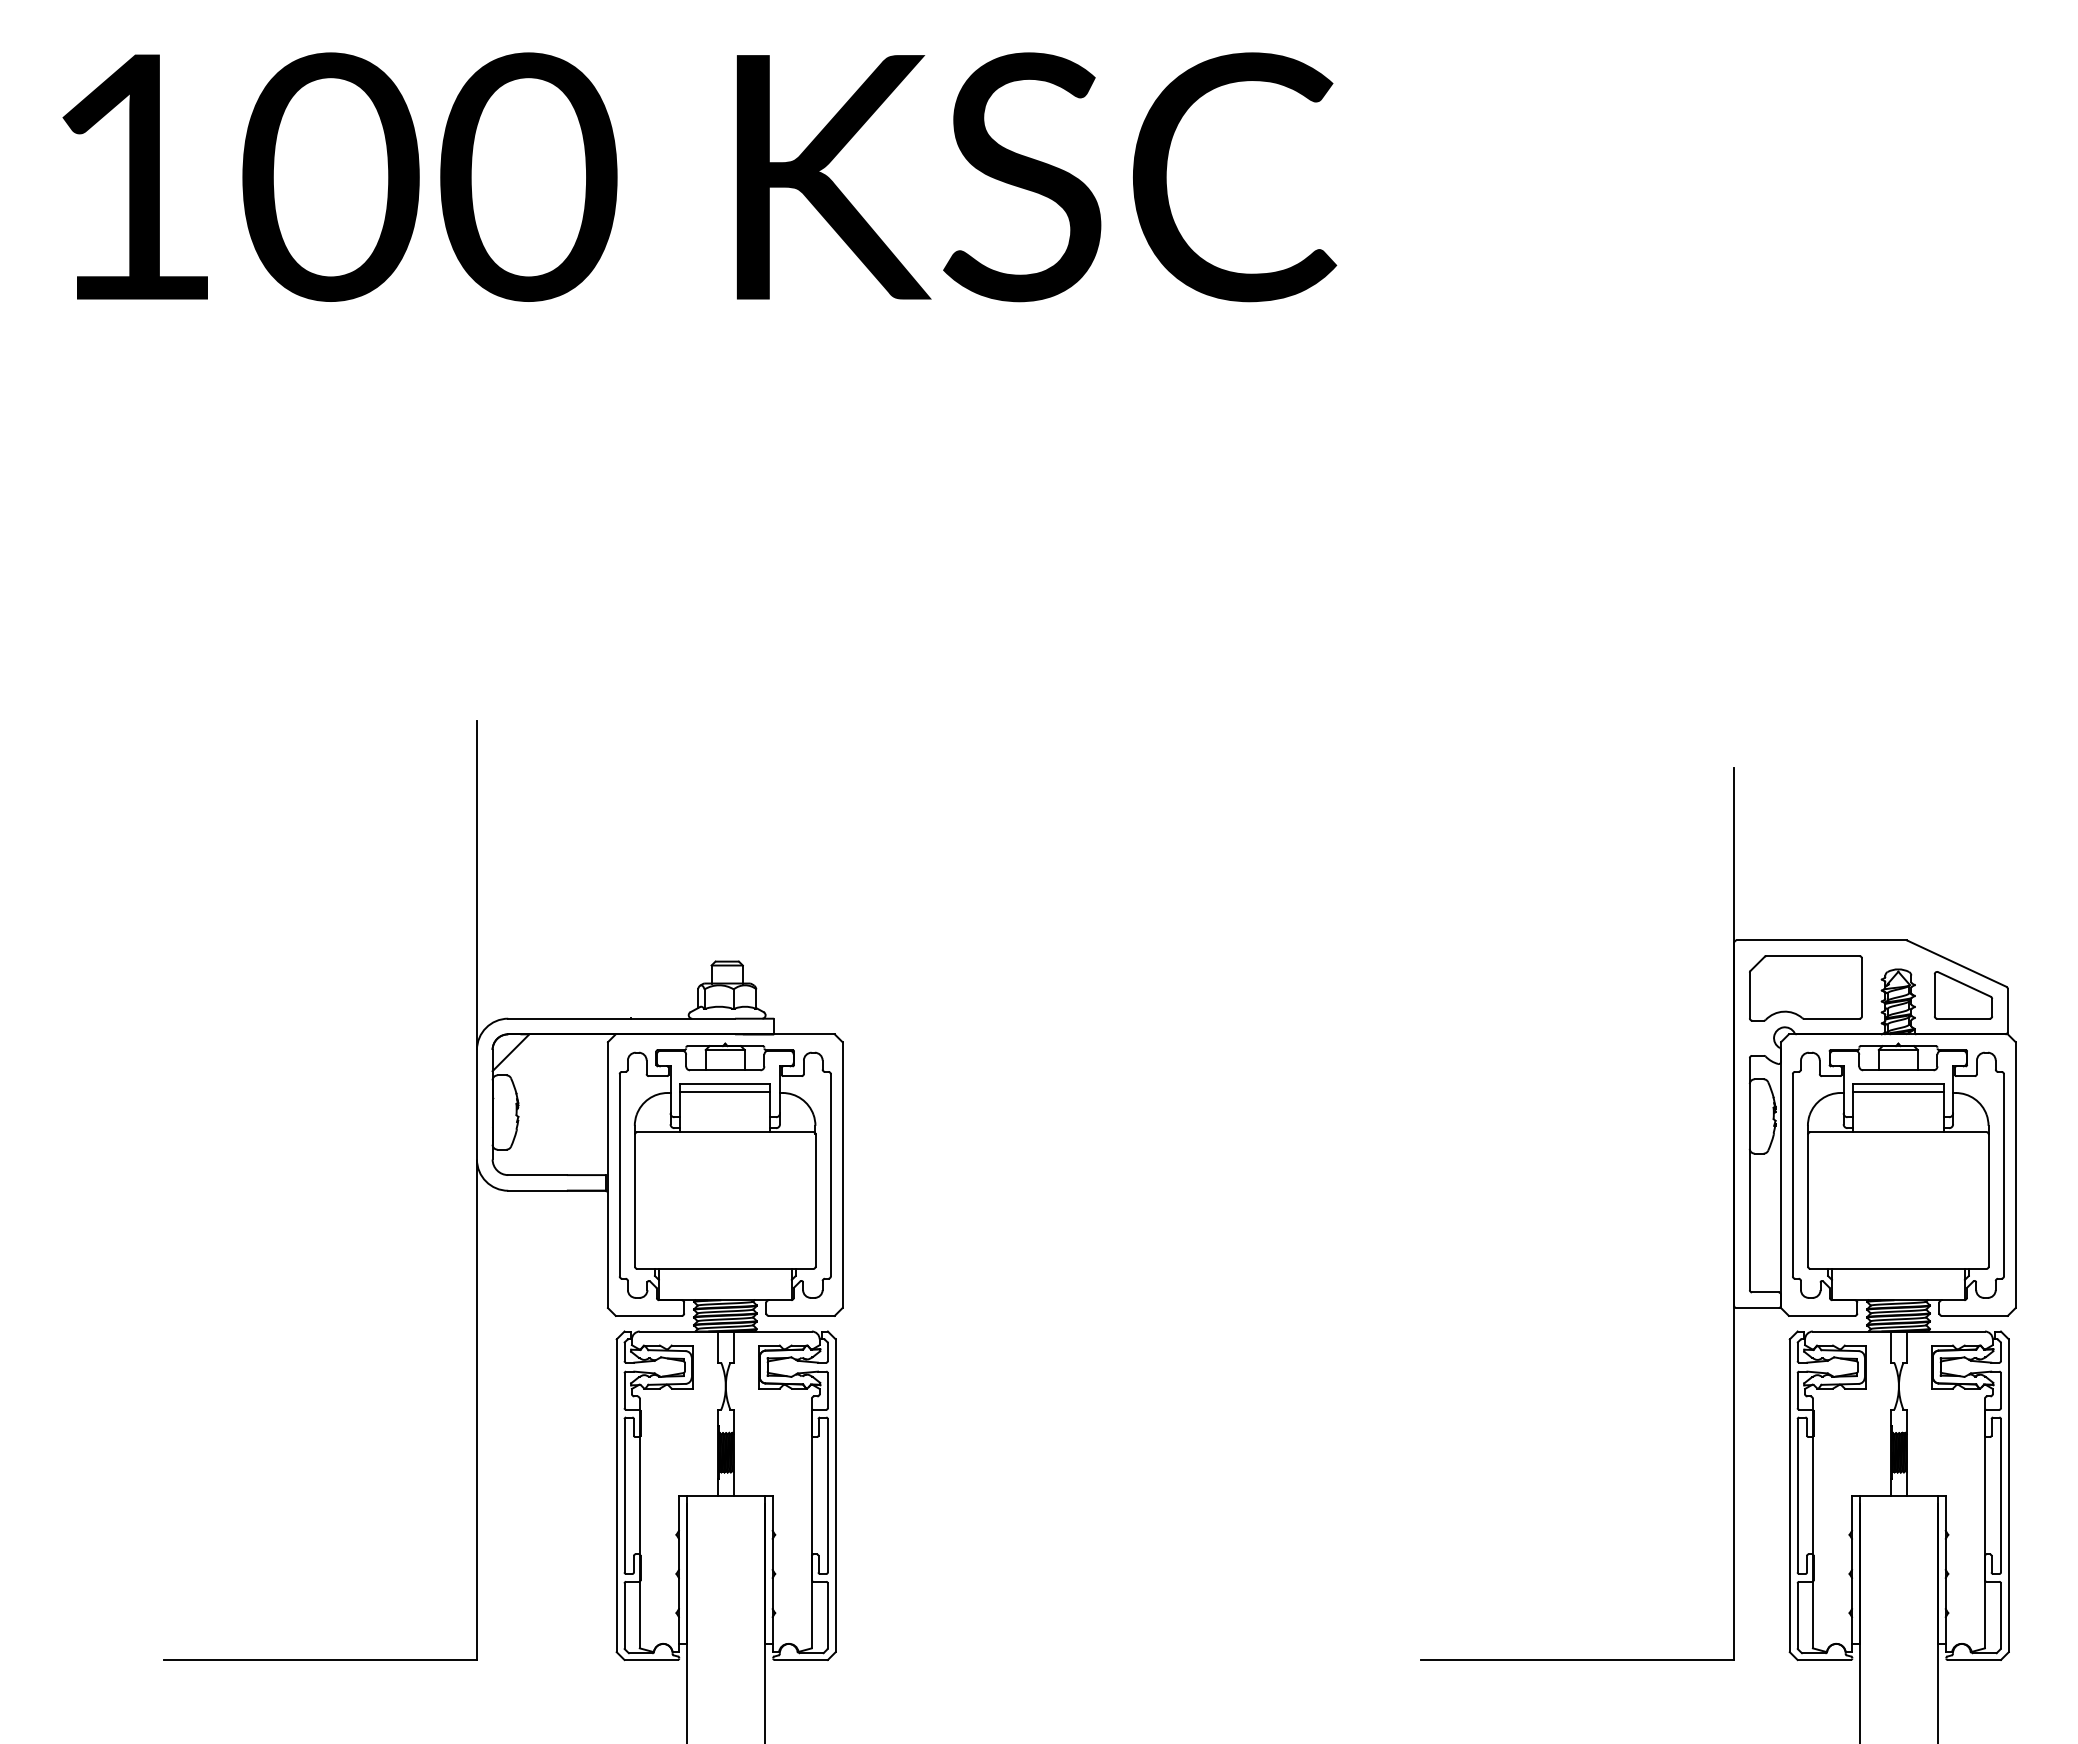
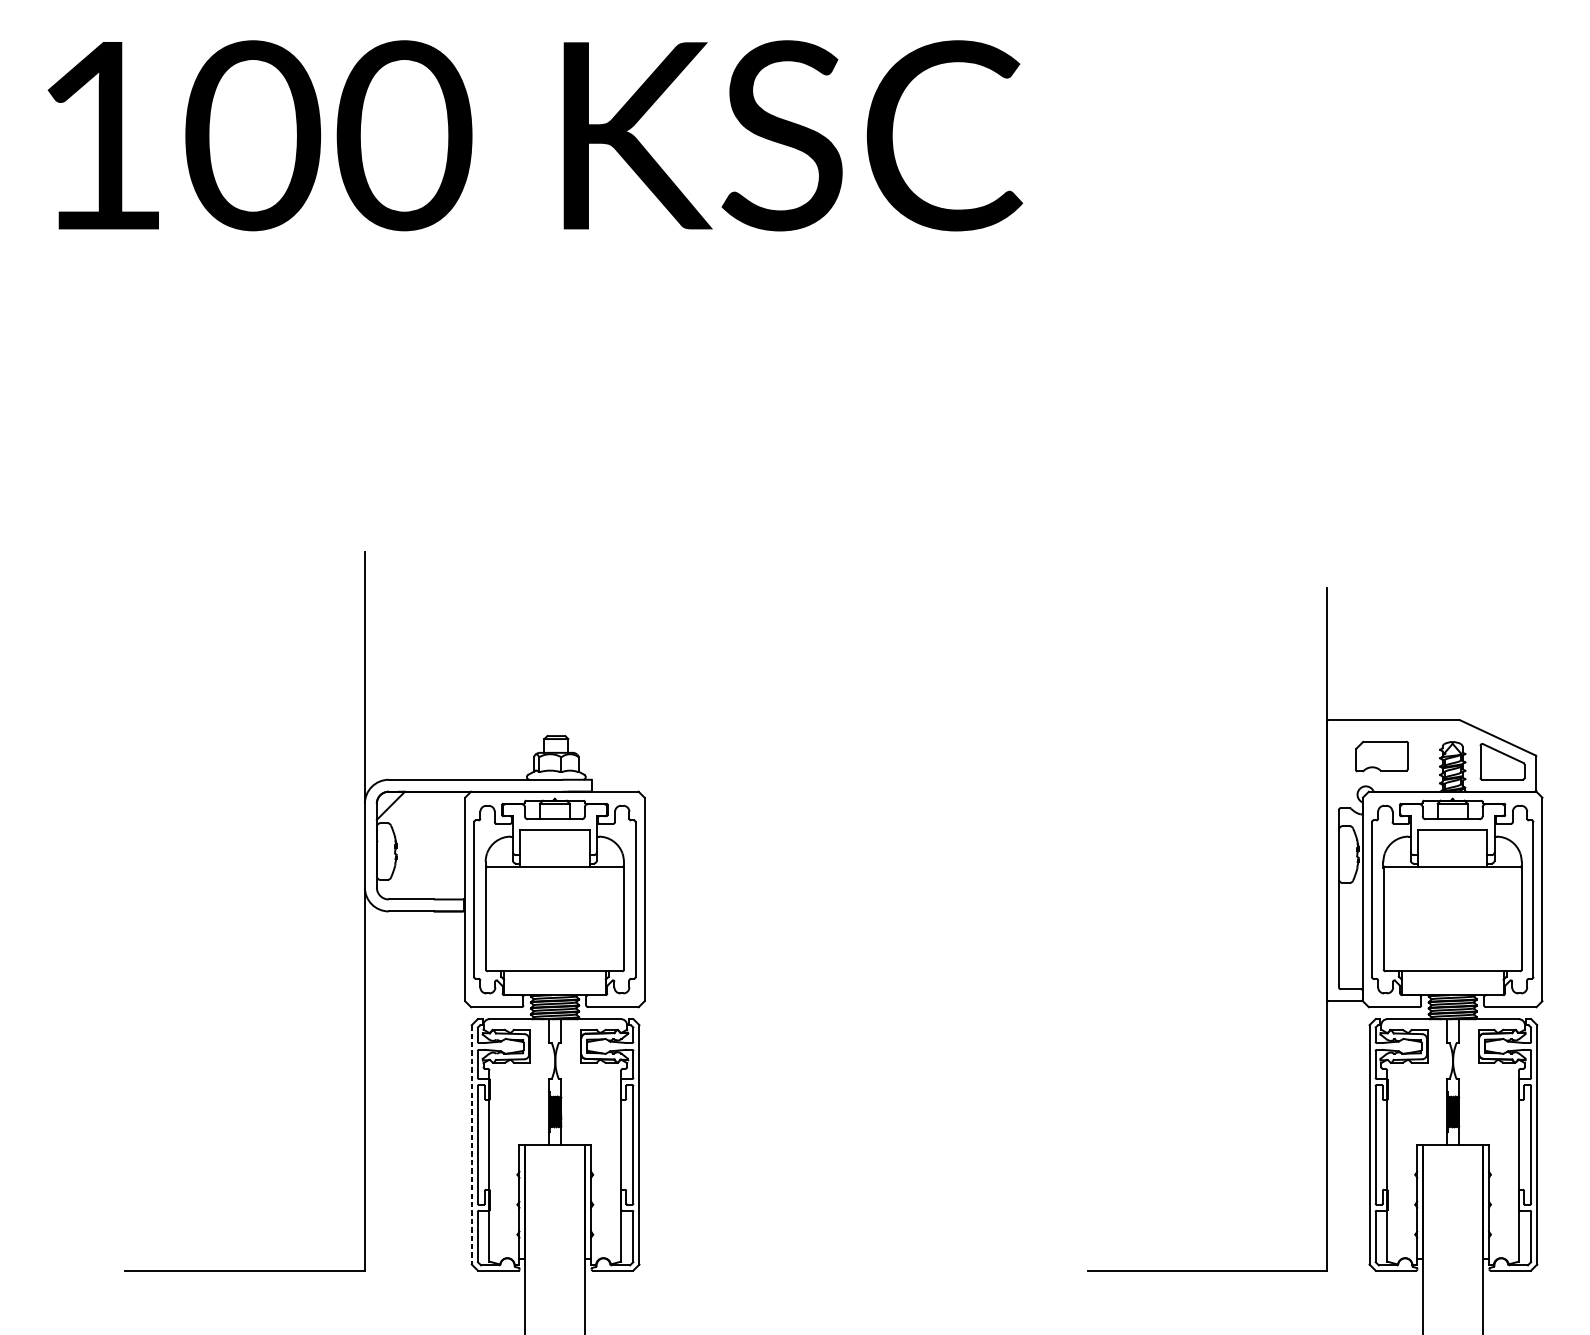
part: (1805, 988) -> (1381, 756), size x0.6
line: (724, 1091) -> (554, 835), removed
line: (1897, 1091) -> (1452, 835), removed
line: (616, 1496) -> (471, 1145), solid -> dashed

